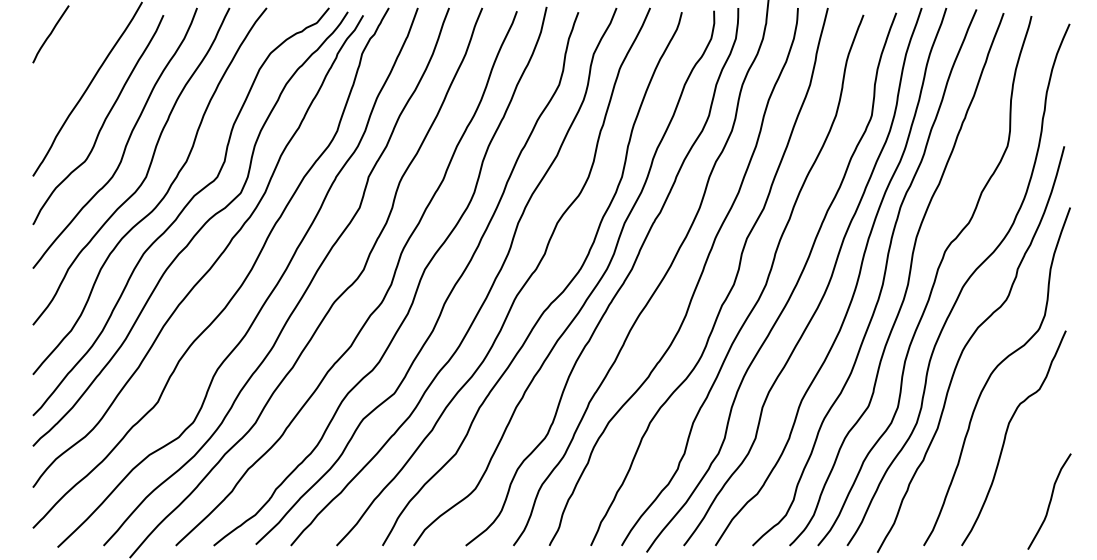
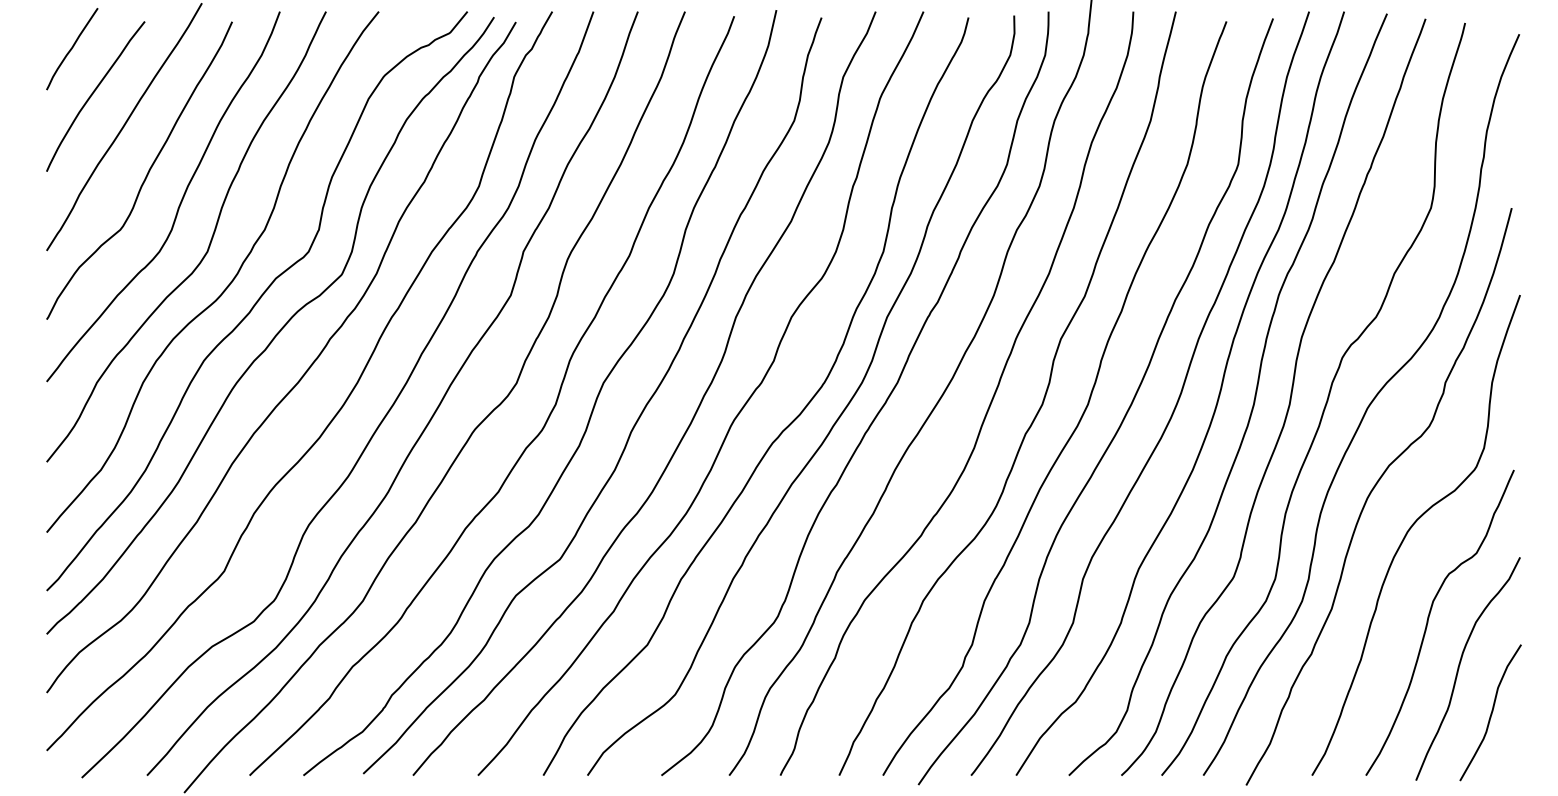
curve: (65, 66) -> (93, 94), added
curve: (1028, 468) -> (1460, 665), added

